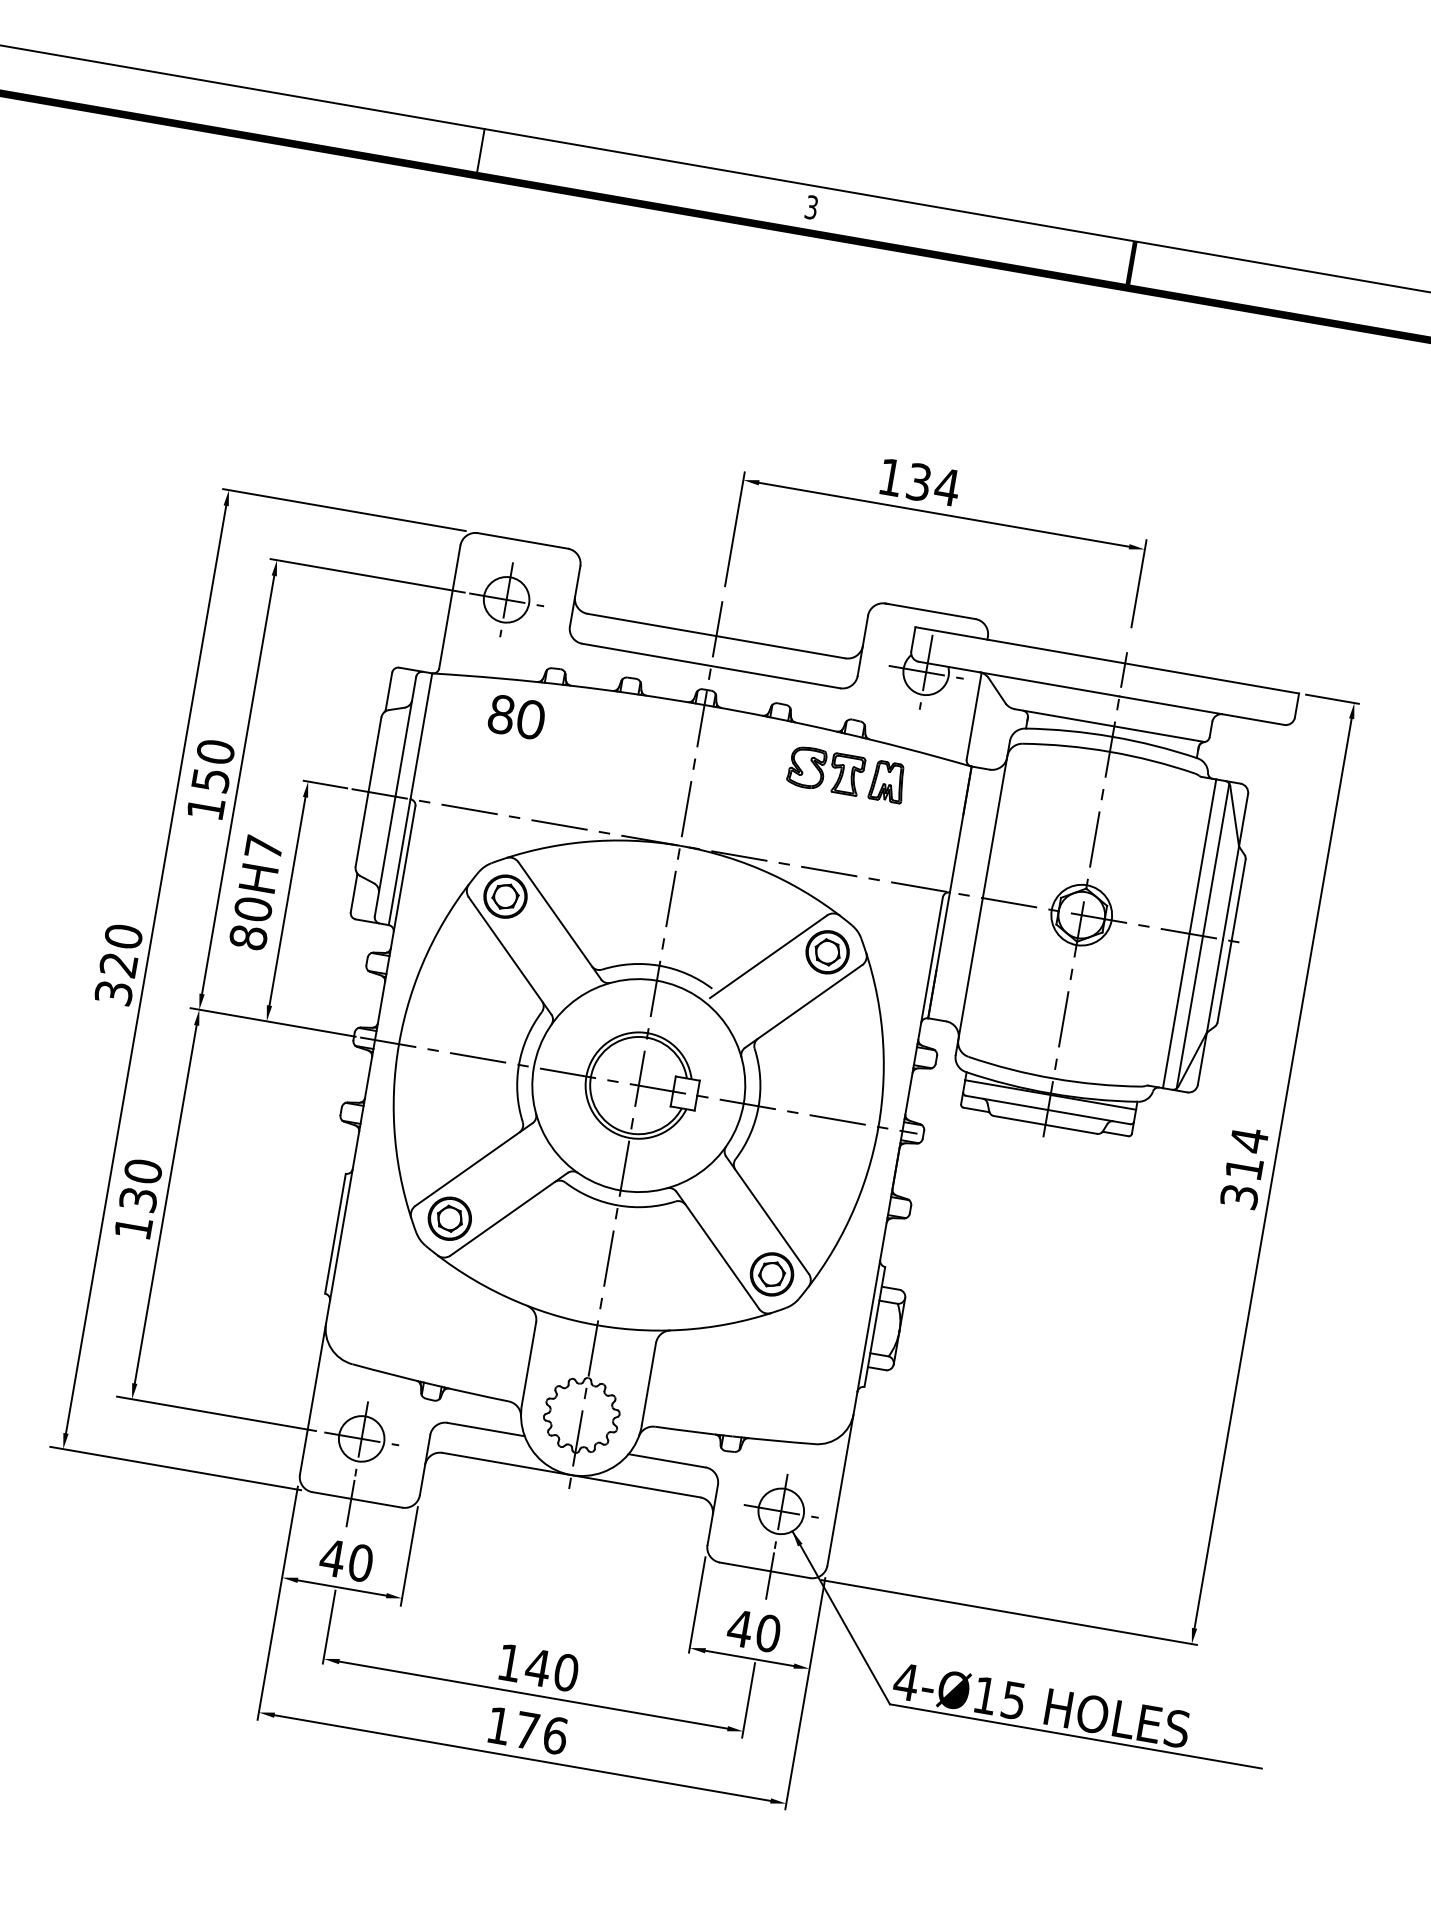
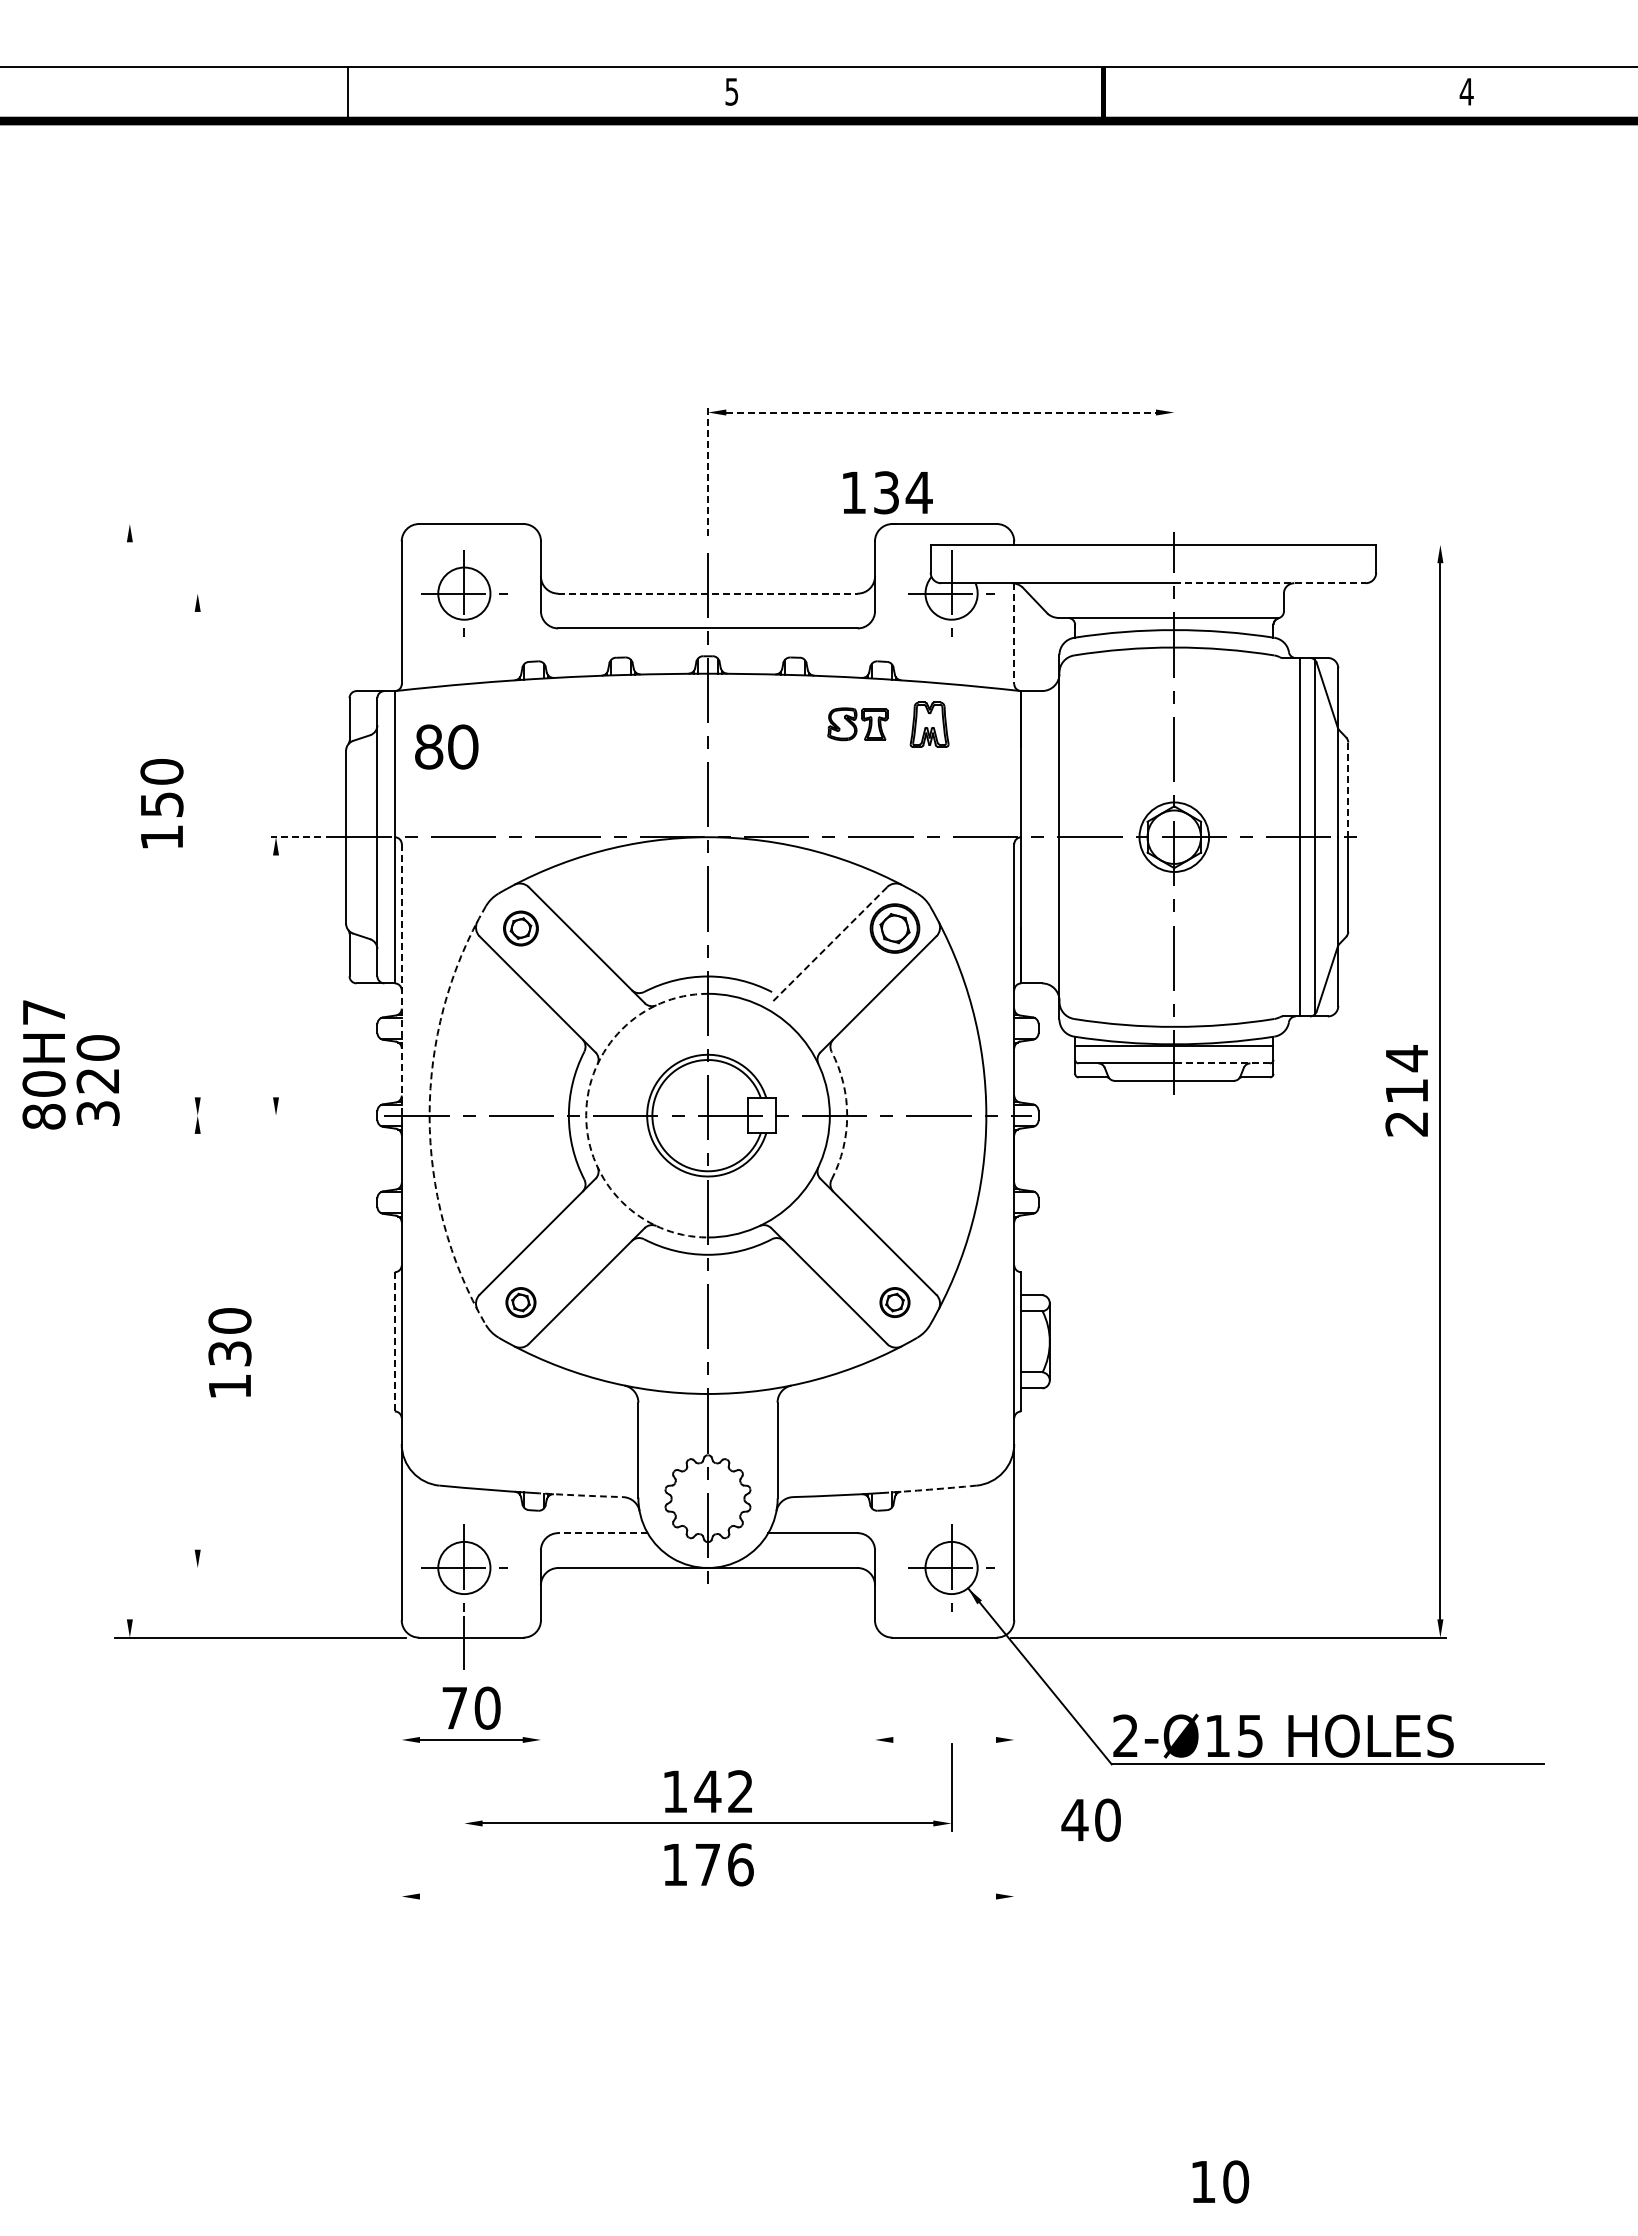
text: (812, 207) -> (732, 91), 3 -> 5
text: (919, 482) -> (887, 492), moved
line: (343, 510) -> (263, 524), removed
line: (944, 514) -> (941, 412), solid -> dashed
line: (735, 529) -> (708, 469), solid -> dashed
line: (367, 575) -> (302, 593), removed
line: (1139, 583) -> (1174, 451), removed
line: (716, 635) -> (707, 593), solid -> dashed
line: (1332, 698) -> (1414, 544), removed
line: (1202, 711) -> (1270, 583), solid -> dashed
text: (516, 716) -> (446, 746), moved
line: (974, 716) -> (1014, 634), solid -> dashed
part: (825, 770) -> (857, 723), size x0.7
text: (210, 779) -> (161, 803), moved
line: (238, 784) -> (197, 854), removed
line: (324, 784) -> (295, 837), solid -> dashed
text: (255, 892) -> (43, 1064), moved
part: (505, 896) -> (520, 928), size x0.7
line: (1238, 900) -> (1348, 790), solid -> dashed
line: (287, 901) -> (276, 976), removed
line: (395, 922) -> (401, 979), solid -> dashed
line: (768, 957) -> (829, 945), solid -> dashed
line: (145, 969) -> (129, 1080), removed
line: (273, 1022) -> (283, 1115), removed
arc: (398, 1044) -> (429, 1115), solid -> dashed
arc: (534, 1067) -> (586, 1115), solid -> dashed
arc: (758, 1106) -> (847, 1115), solid -> dashed
line: (1089, 1117) -> (1222, 1063), solid -> dashed
text: (1239, 1196) -> (1406, 1123), 314 -> 214
text: (138, 1198) -> (229, 1352), moved
line: (165, 1204) -> (197, 1341), removed
part: (449, 1218) -> (520, 1302), size x0.6
line: (335, 1233) -> (394, 1341), solid -> dashed
part: (771, 1274) -> (894, 1302), size x0.6
arc: (470, 1393) -> (578, 1495), solid -> dashed
line: (216, 1414) -> (295, 1568), removed
line: (486, 1429) -> (603, 1533), solid -> dashed
arc: (773, 1440) -> (929, 1489), solid -> dashed
line: (409, 1555) -> (541, 1690), removed
text: (332, 1558) -> (454, 1708), 40 -> 70
line: (770, 1575) -> (951, 1642), removed
line: (277, 1603) -> (401, 1769), removed
line: (697, 1604) -> (875, 1689), removed
line: (329, 1627) -> (464, 1786), removed
text: (753, 1630) -> (1090, 1819), moved
line: (749, 1658) -> (944, 1739), removed
text: (566, 1672) -> (740, 1791), 140 -> 142
text: (906, 1681) -> (1125, 1735), 4-Ø15 -> 2-Ø15
line: (805, 1693) -> (1014, 1768), removed
line: (522, 1757) -> (707, 1896), removed

